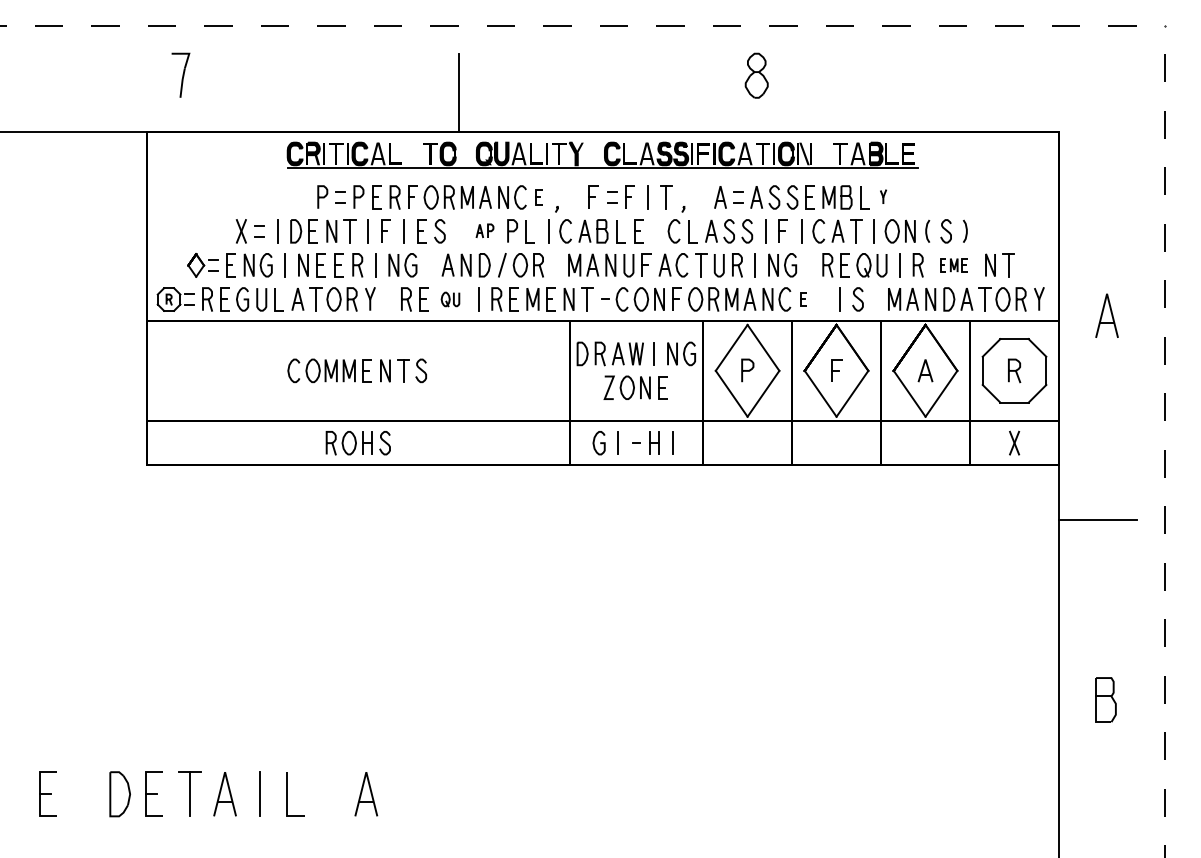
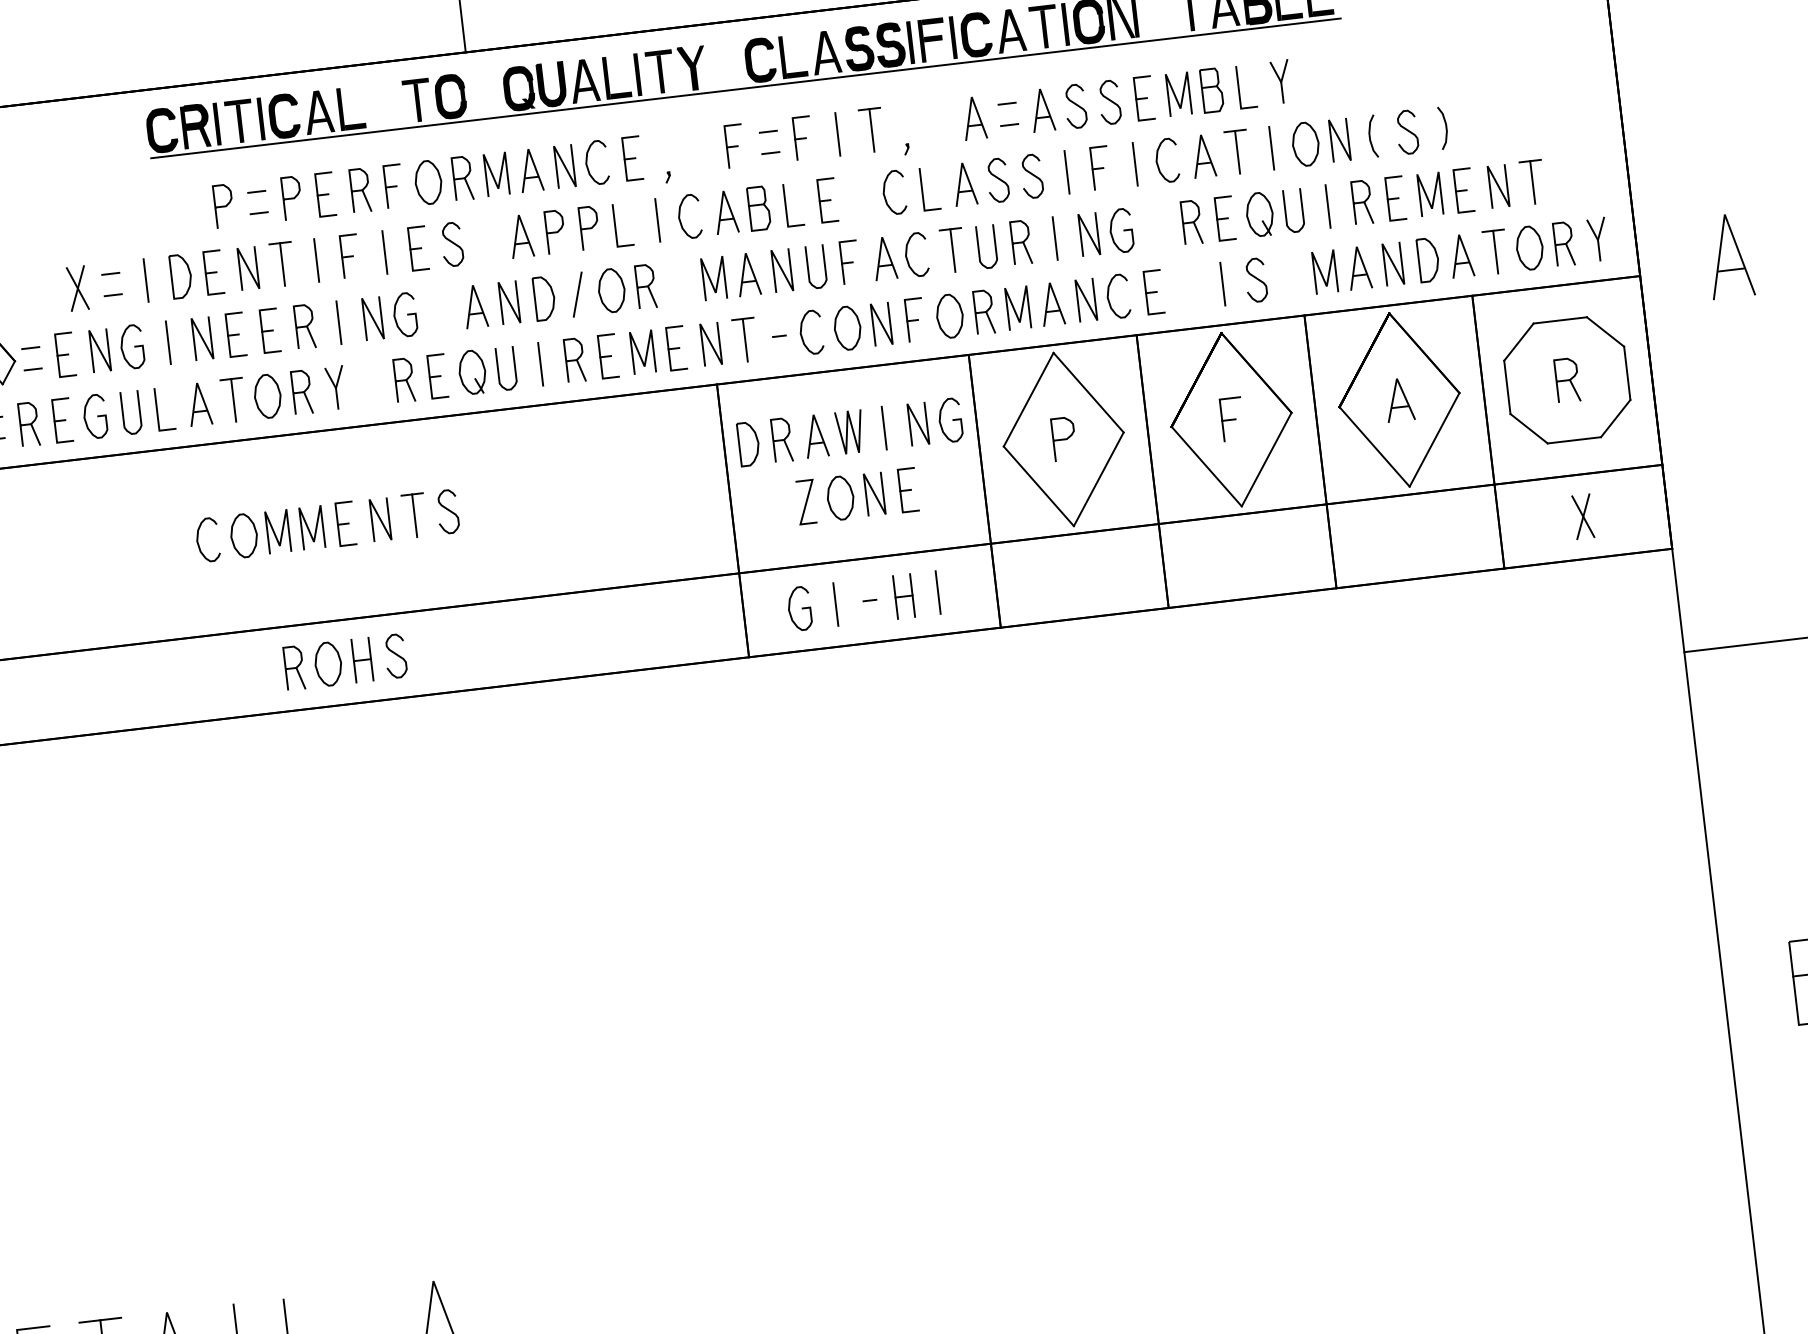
part: (883, 196) -> (1281, 80), size x1.67
part: (538, 197) -> (630, 158), size x1.43
part: (484, 230) -> (536, 233), size x1.67
part: (953, 265) -> (1428, 195), size x1.67
part: (450, 299) -> (487, 370), size x1.67
part: (803, 299) -> (1153, 292), size x1.67

